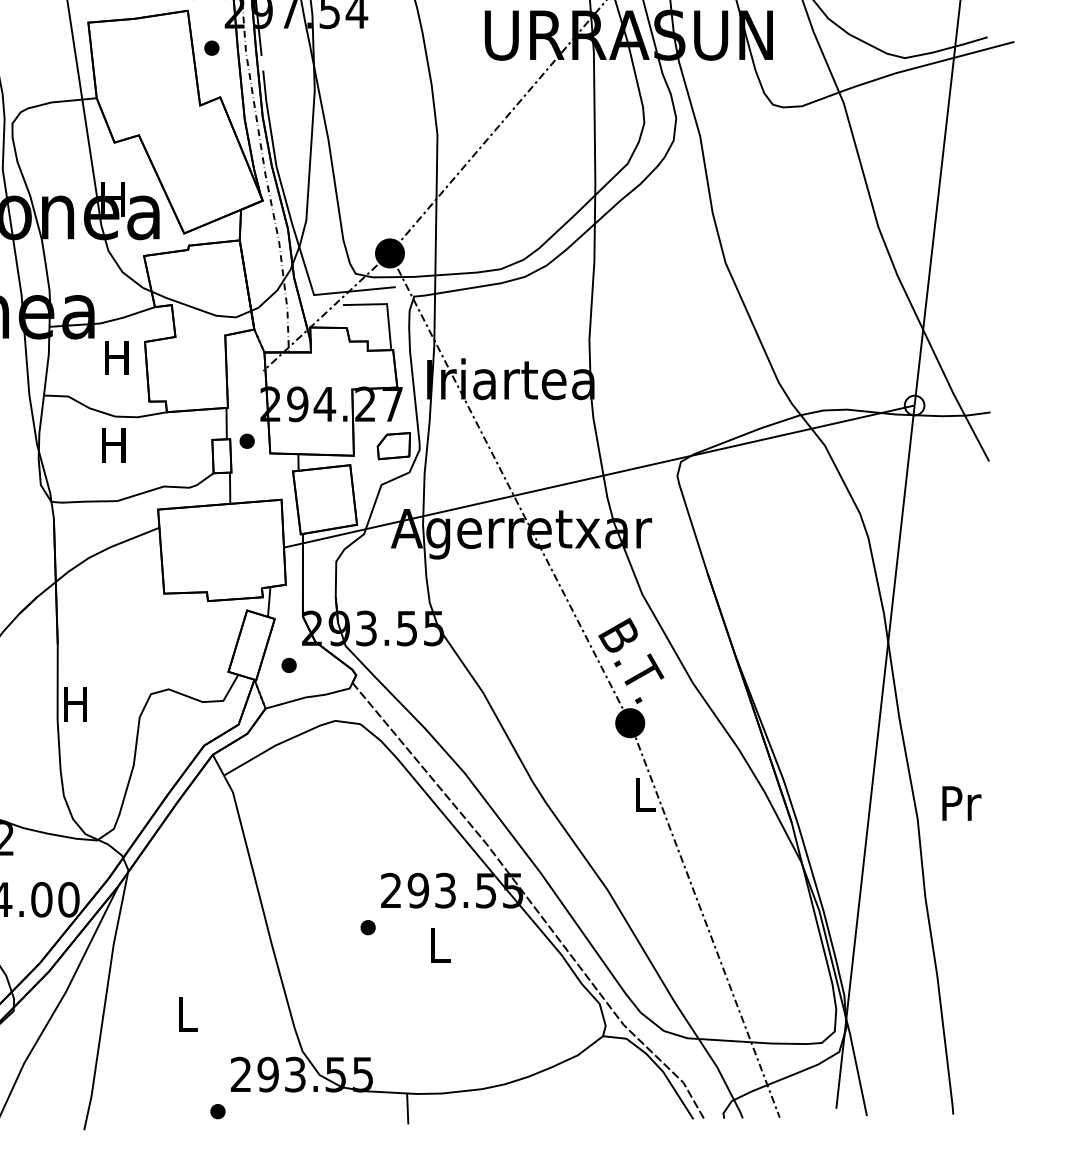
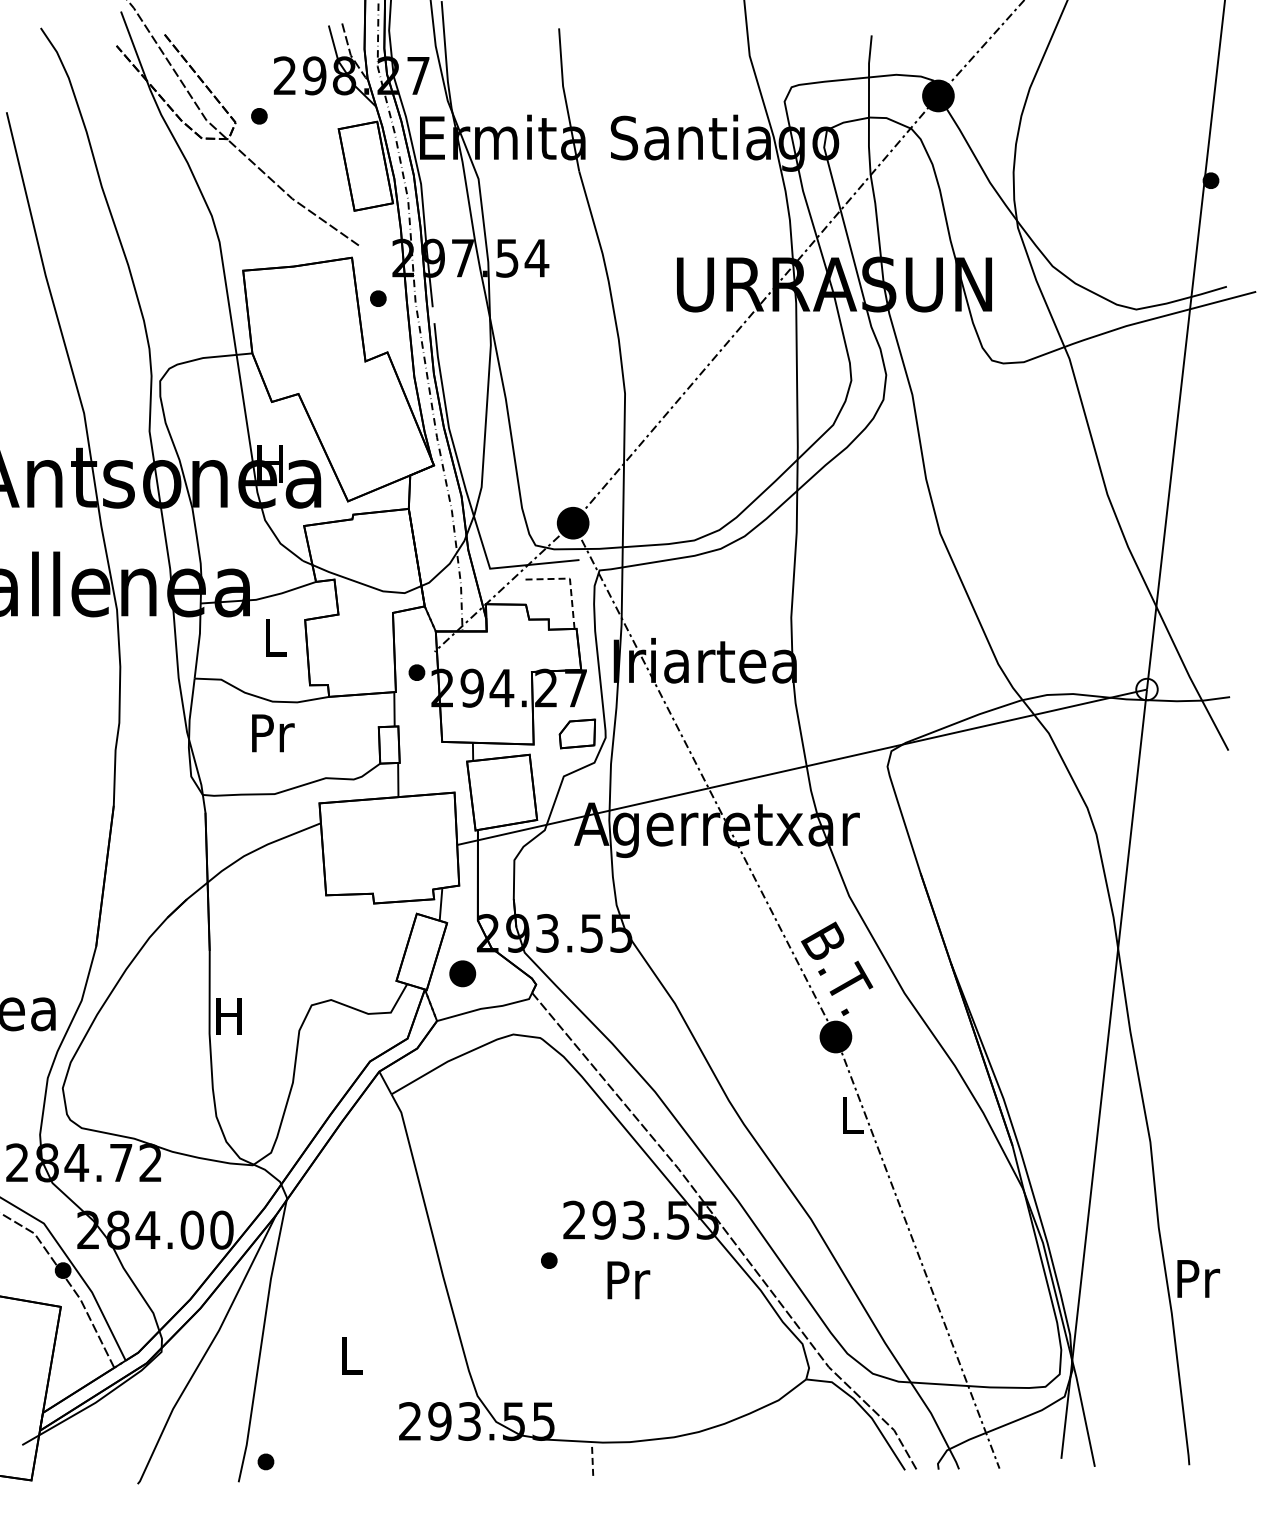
line: (386, 304) -> (569, 578), solid -> dashed
text: (116, 357) -> (273, 637), H -> L
part: (246, 441) -> (416, 672), moved
text: (116, 445) -> (273, 733), H -> Pr
part: (288, 665) -> (462, 973), size x1.6
text: (961, 803) -> (1198, 1278), moved
text: (440, 945) -> (628, 1280), L -> Pr
line: (407, 1108) -> (592, 1458), solid -> dashed
part: (217, 1111) -> (265, 1461), moved

